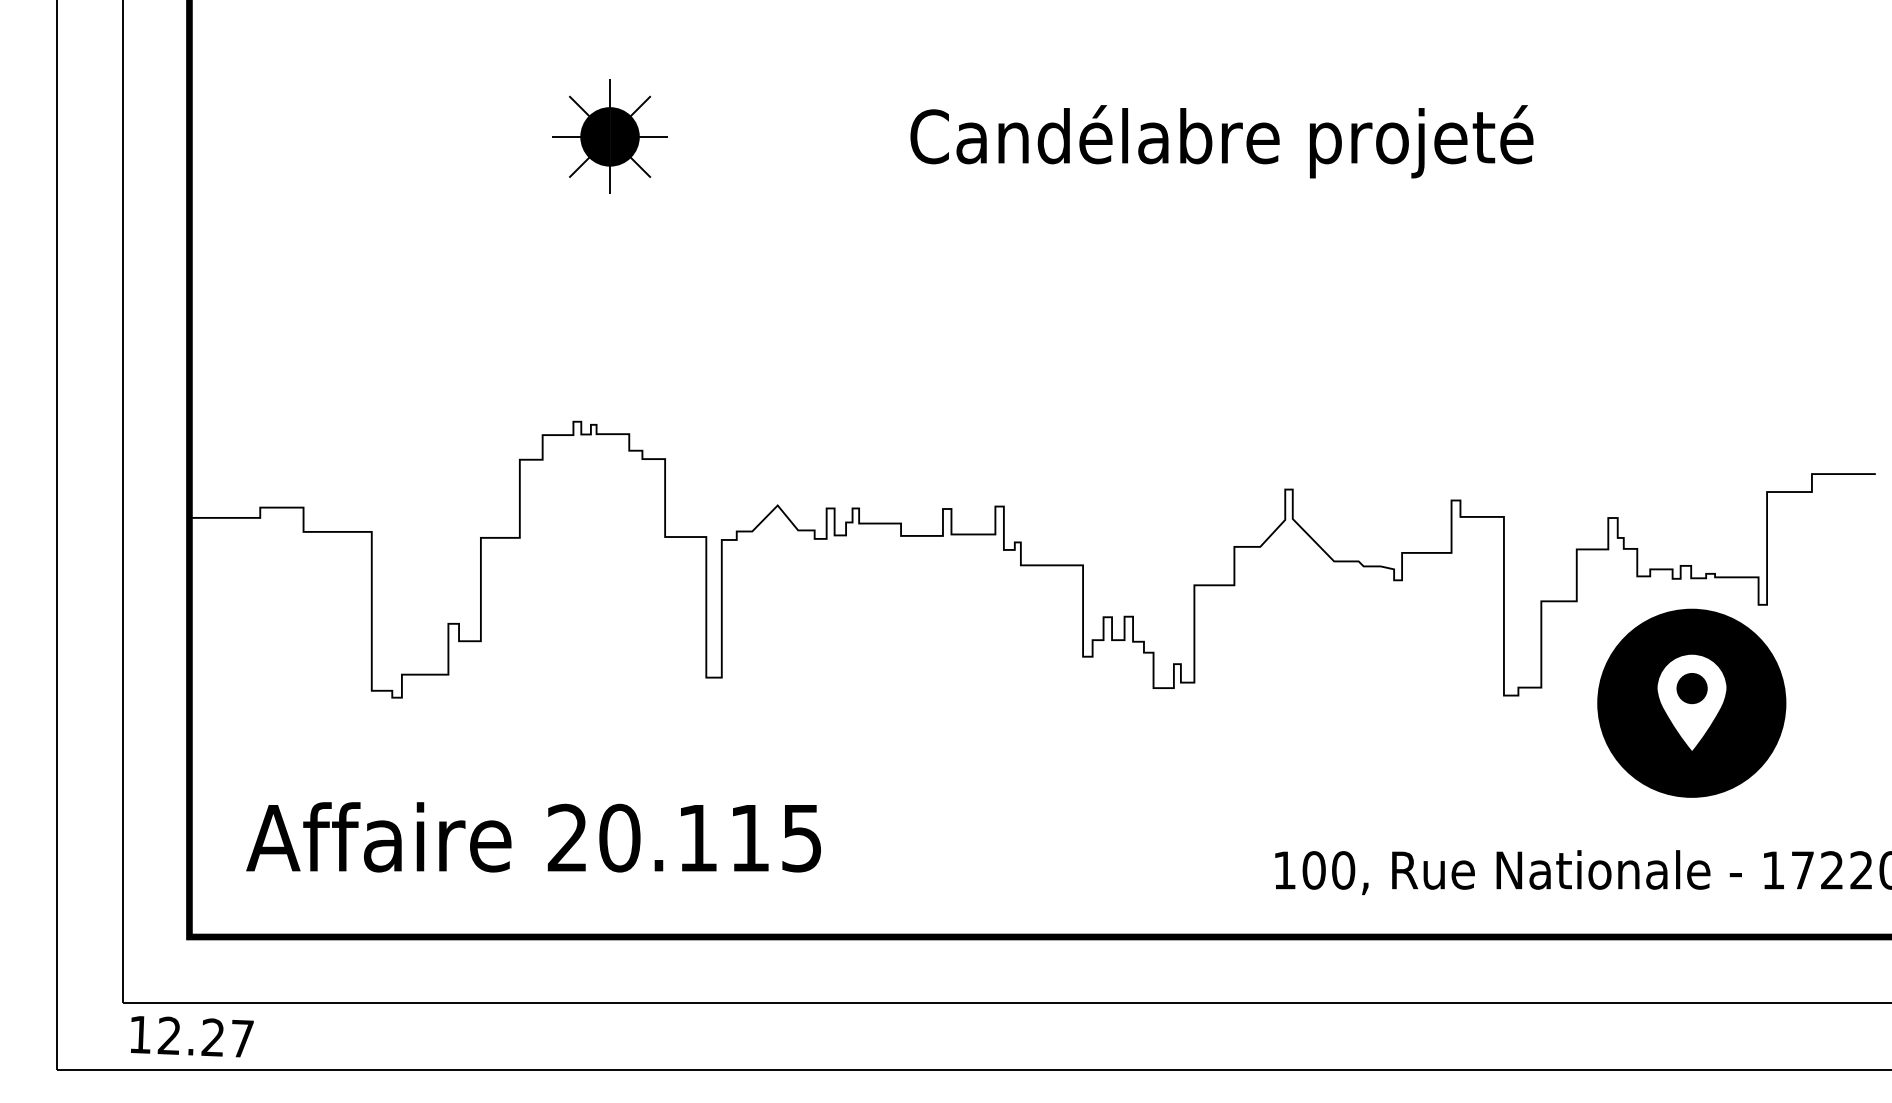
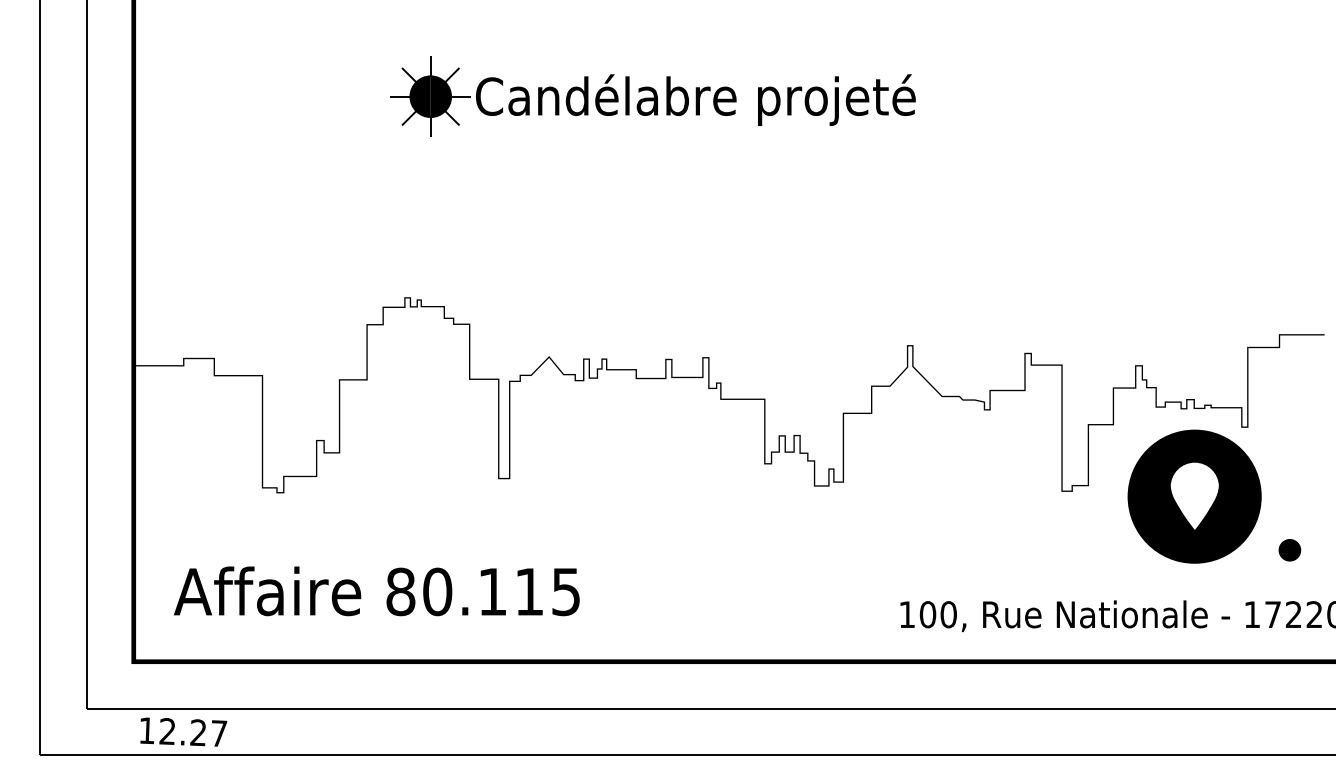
text: (1221, 140) -> (695, 99), moved
part: (1691, 688) -> (1289, 550), moved
text: (567, 837) -> (400, 591), 20.115 -> 80.115
text: (191, 1035) -> (183, 731), moved

